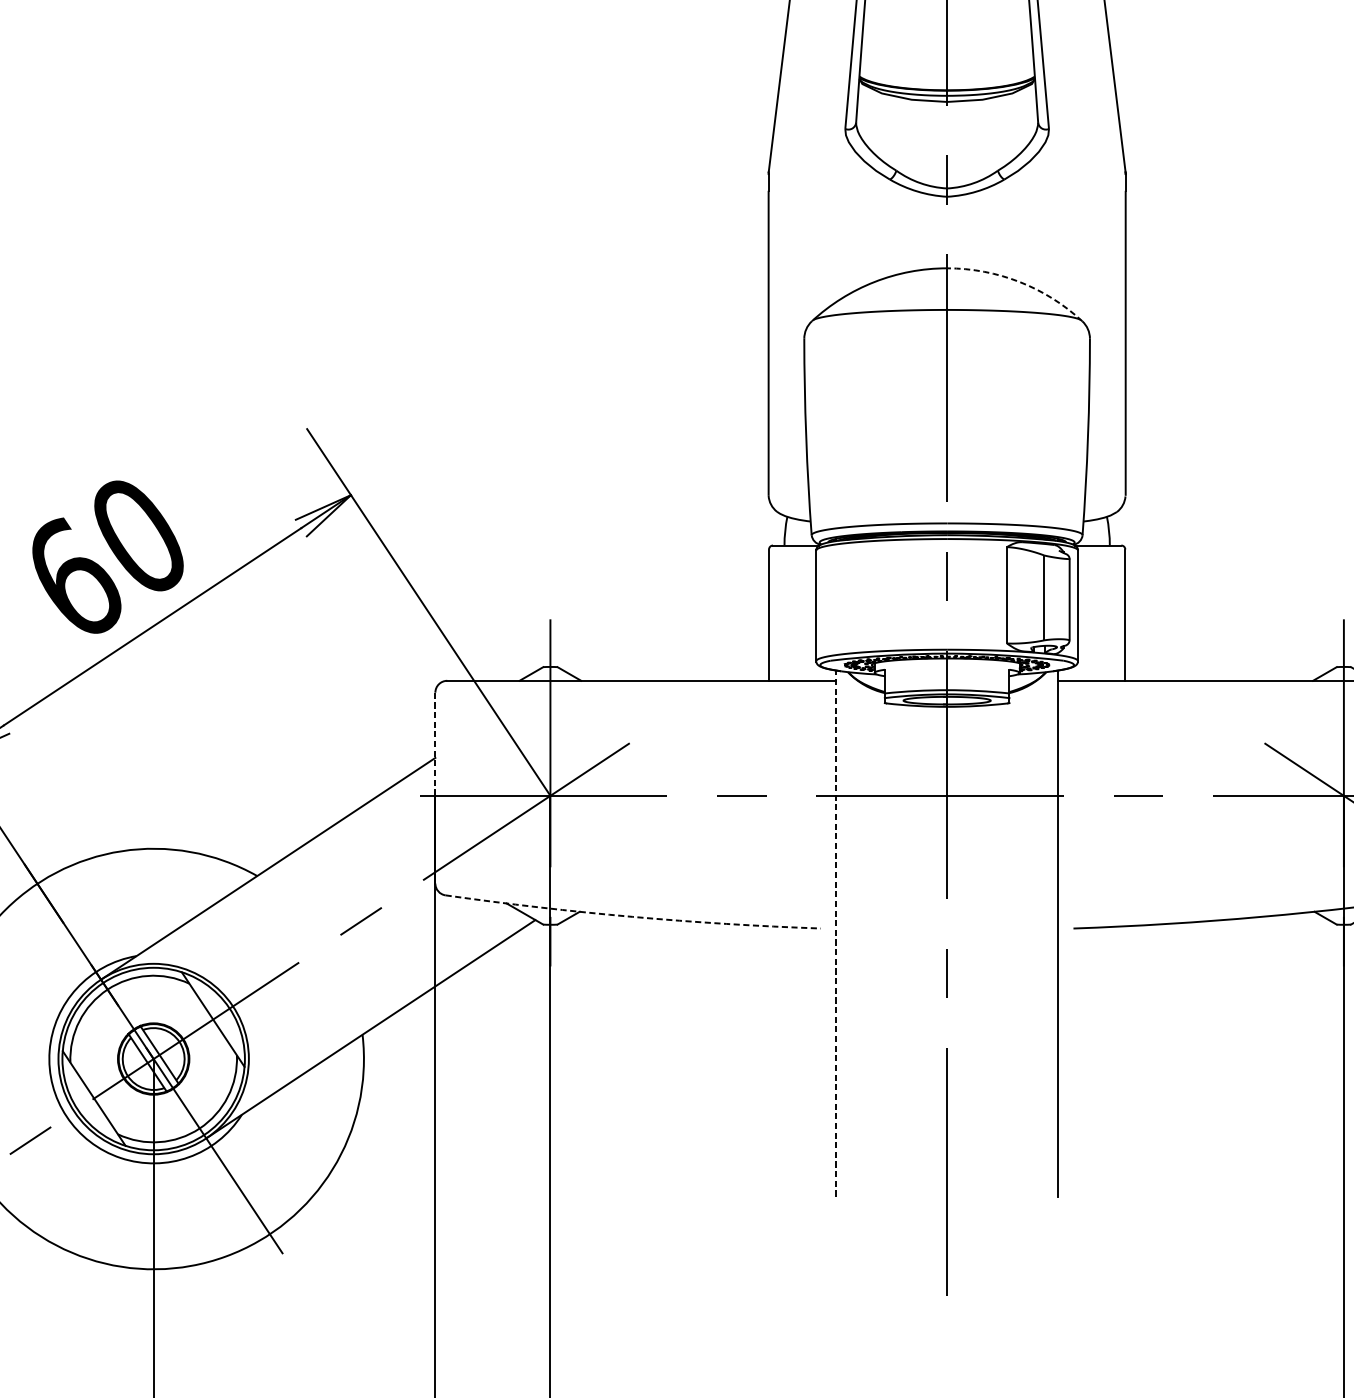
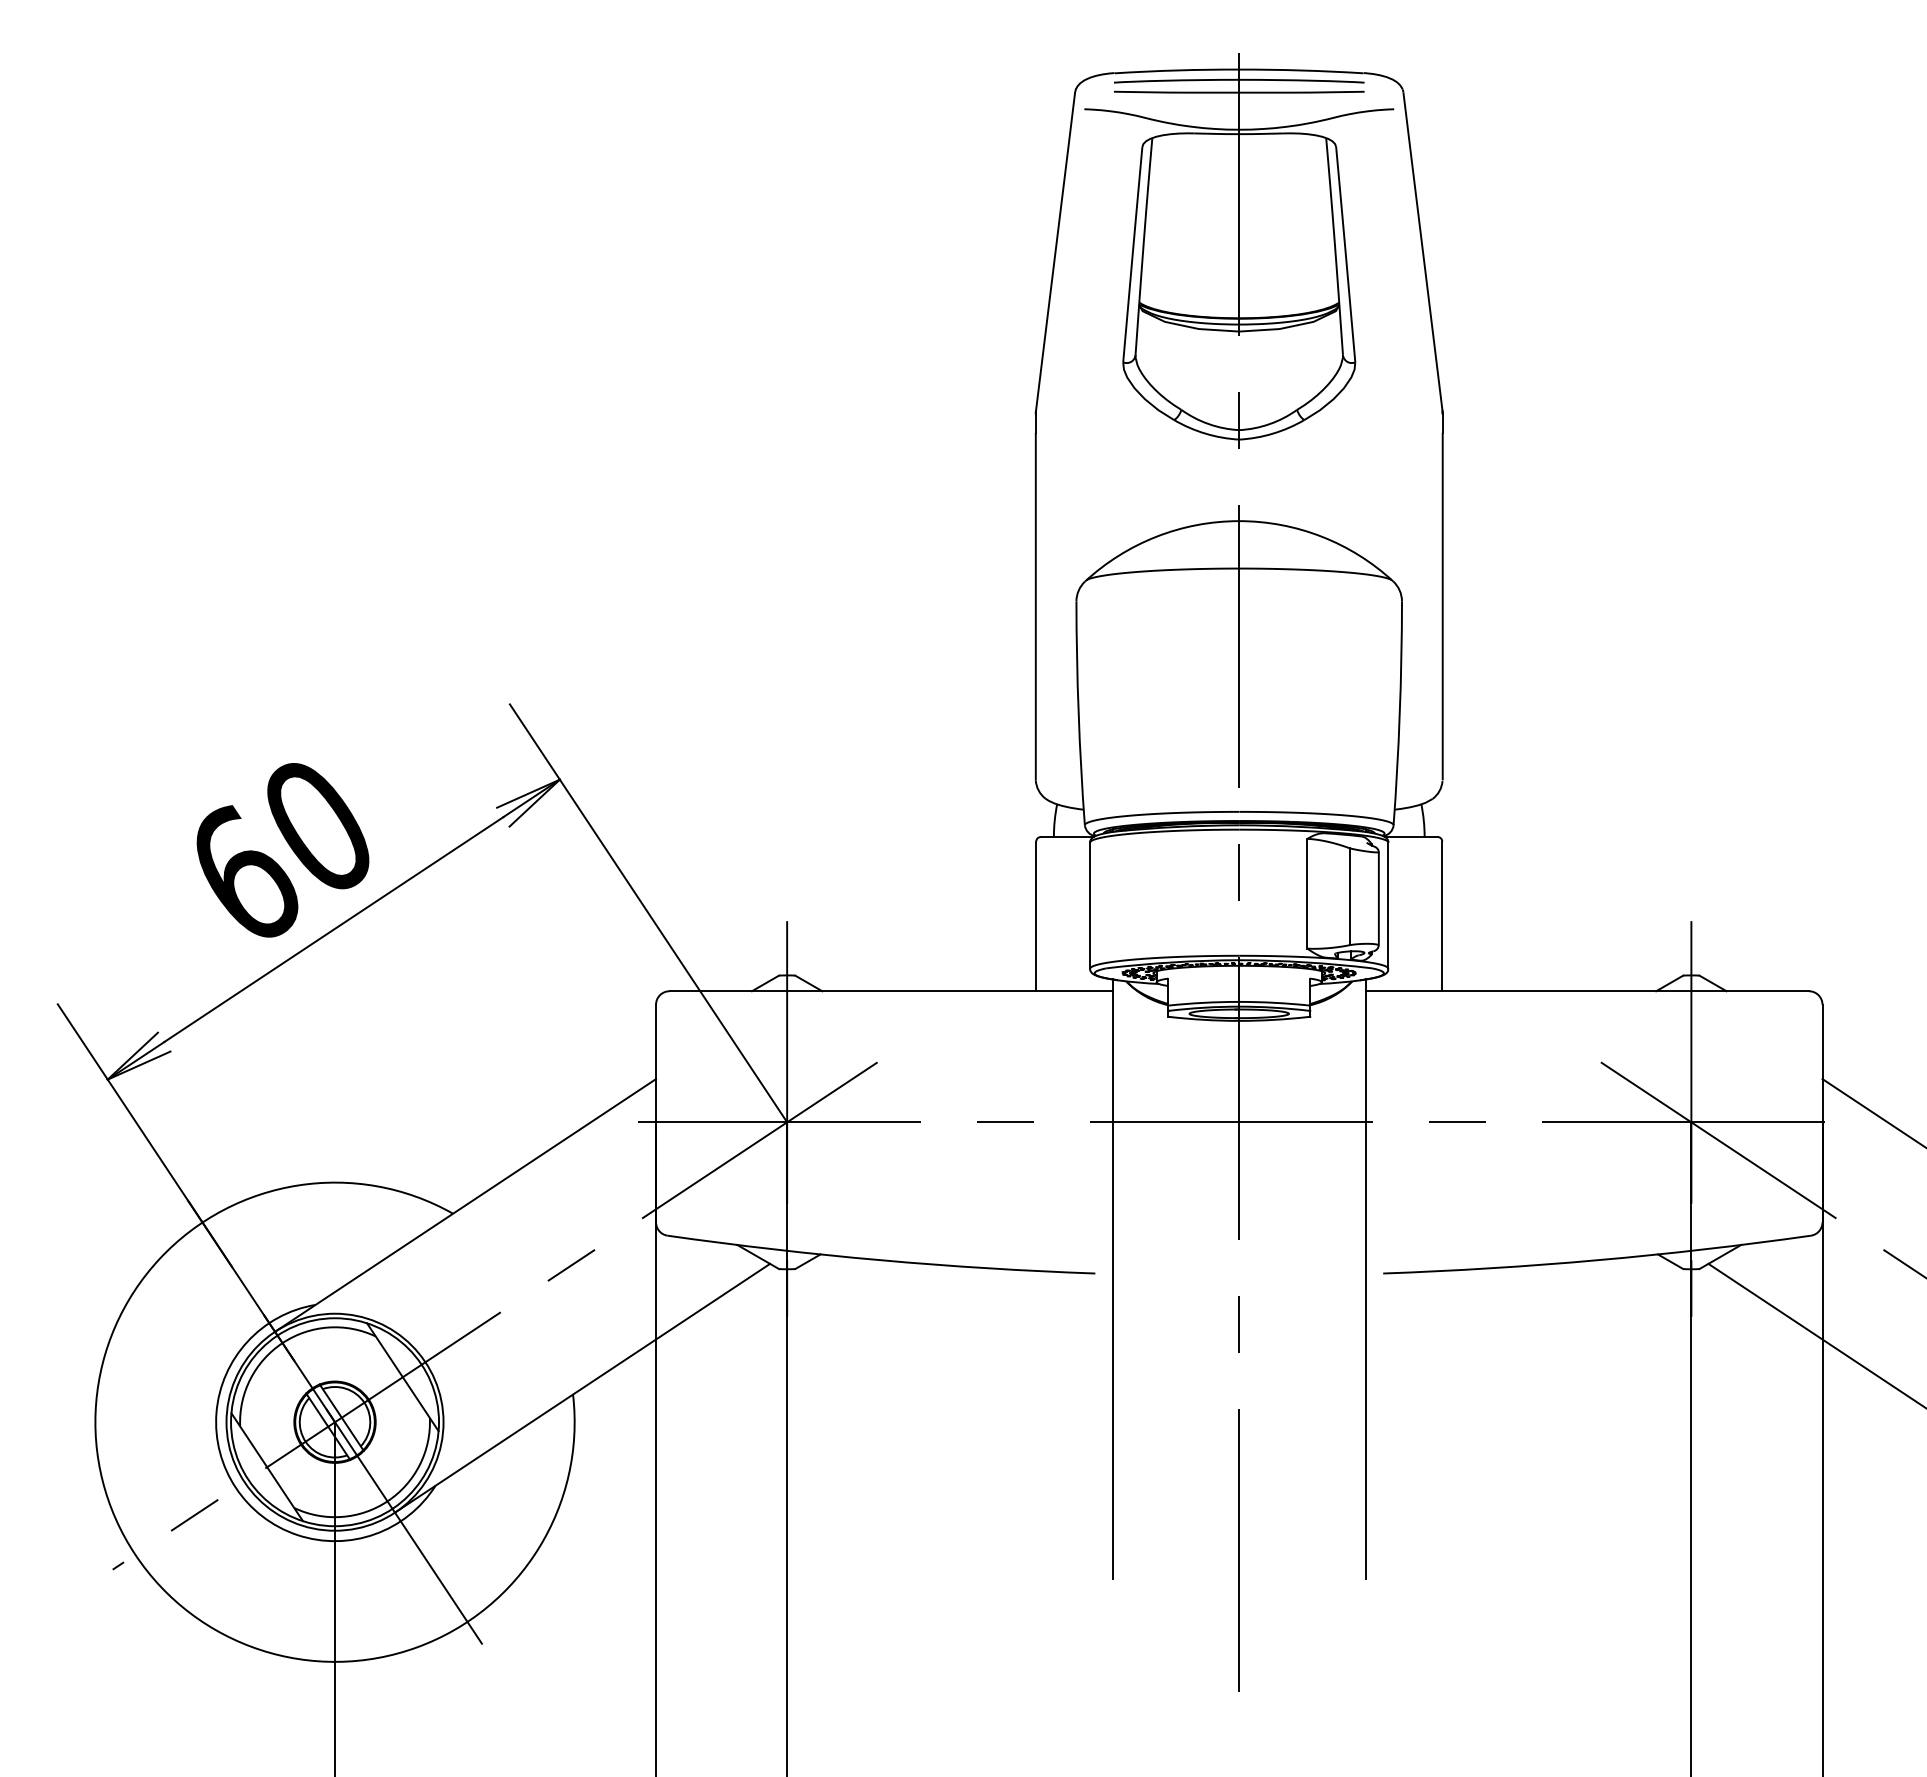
arc: (1019, 281) -> (1321, 536), dashed -> solid
line: (435, 744) -> (656, 1063), dashed -> solid
arc: (633, 917) -> (881, 1260), dashed -> solid
line: (835, 933) -> (1112, 1279), dashed -> solid

